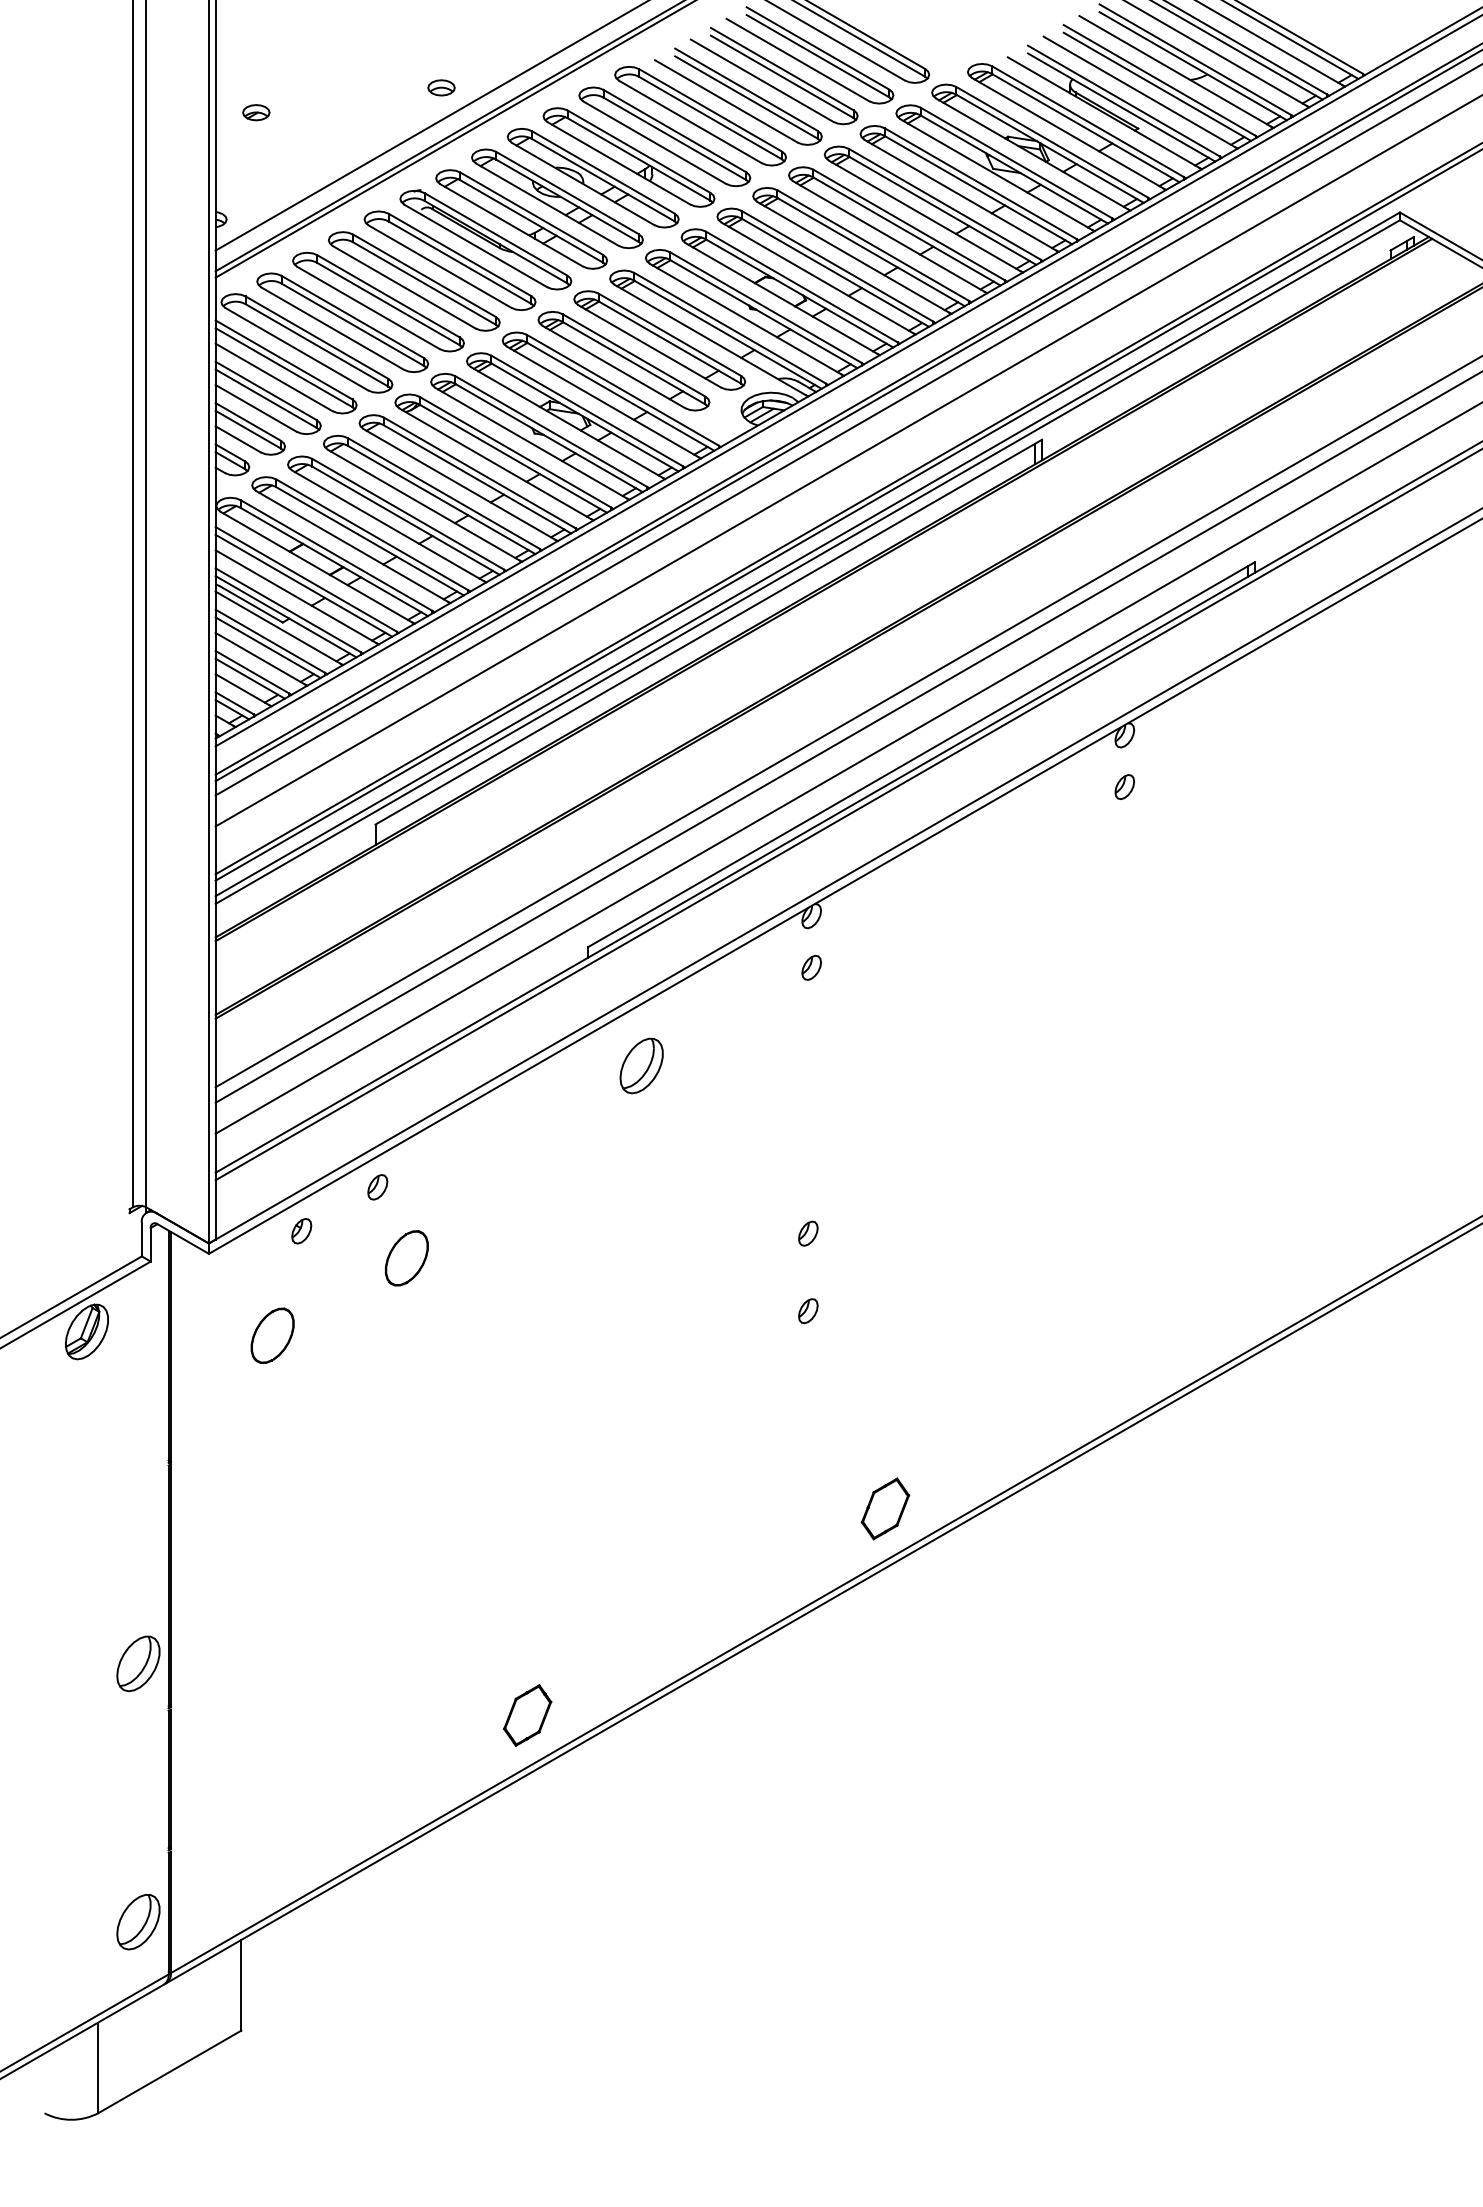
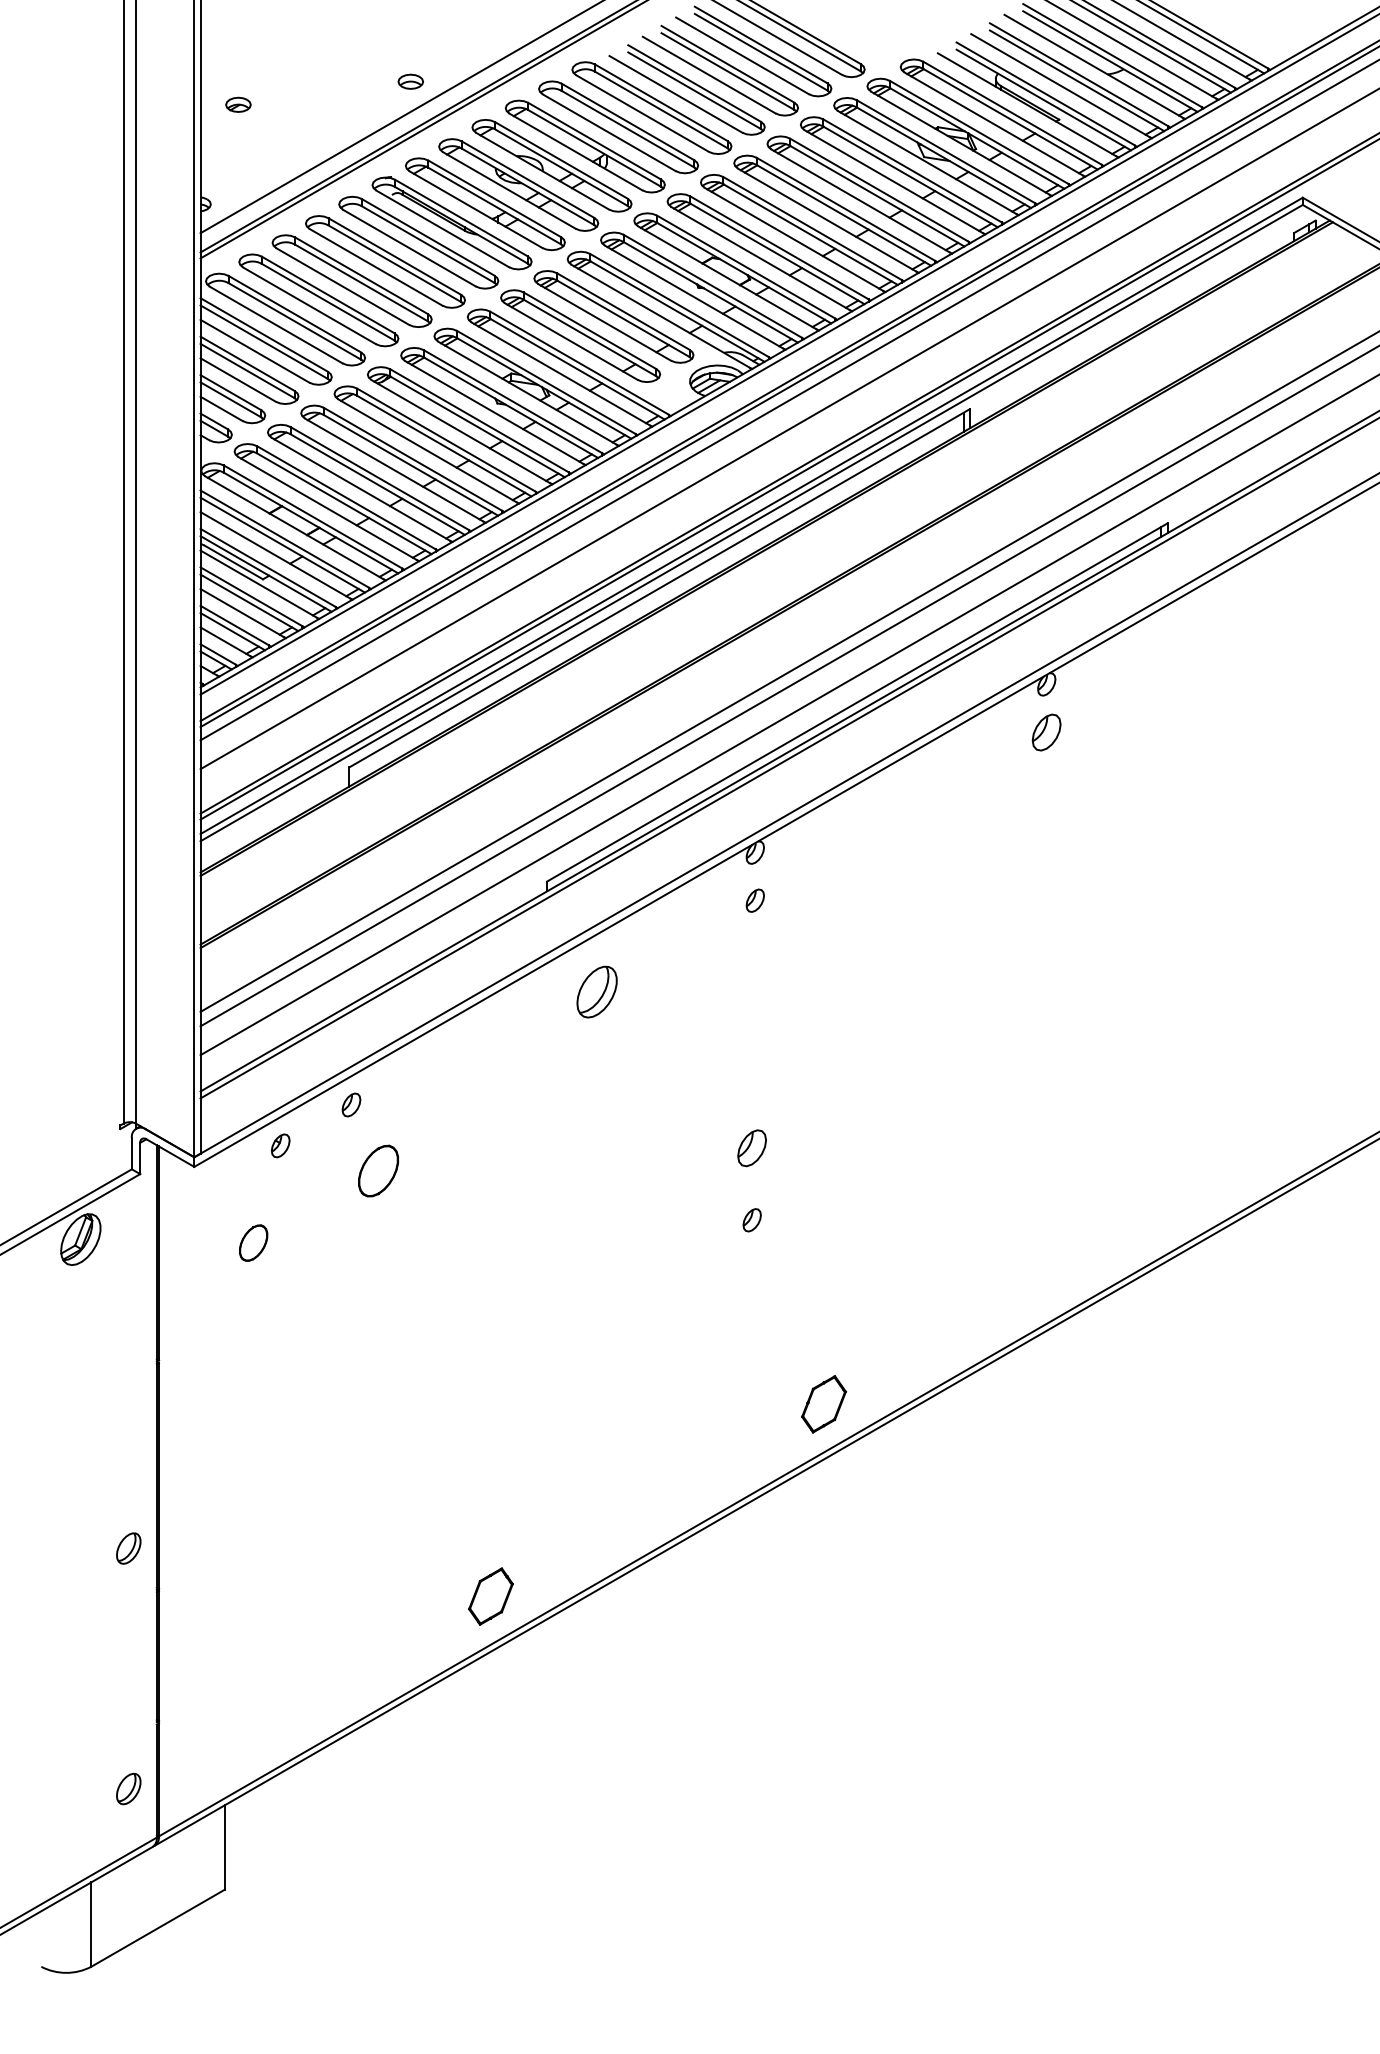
part: (1124, 786) -> (1046, 731), size x1.6
part: (808, 1233) -> (752, 1147), size x1.6
part: (272, 1335) -> (253, 1242), size x0.7
part: (138, 1663) -> (128, 1548), size x0.6
part: (138, 1922) -> (128, 1789), size x0.6

